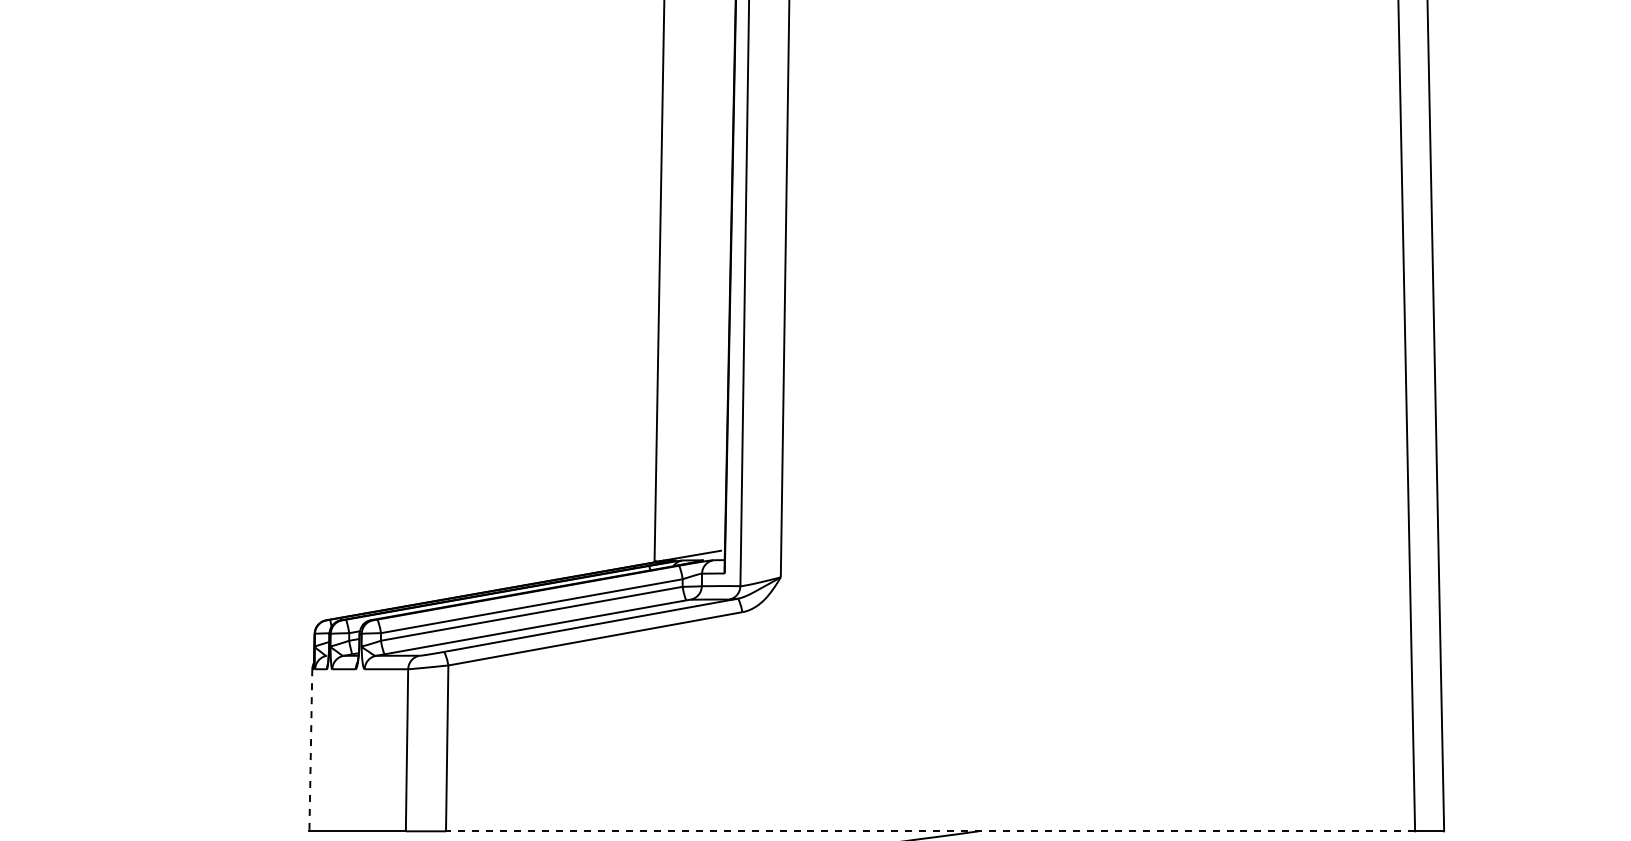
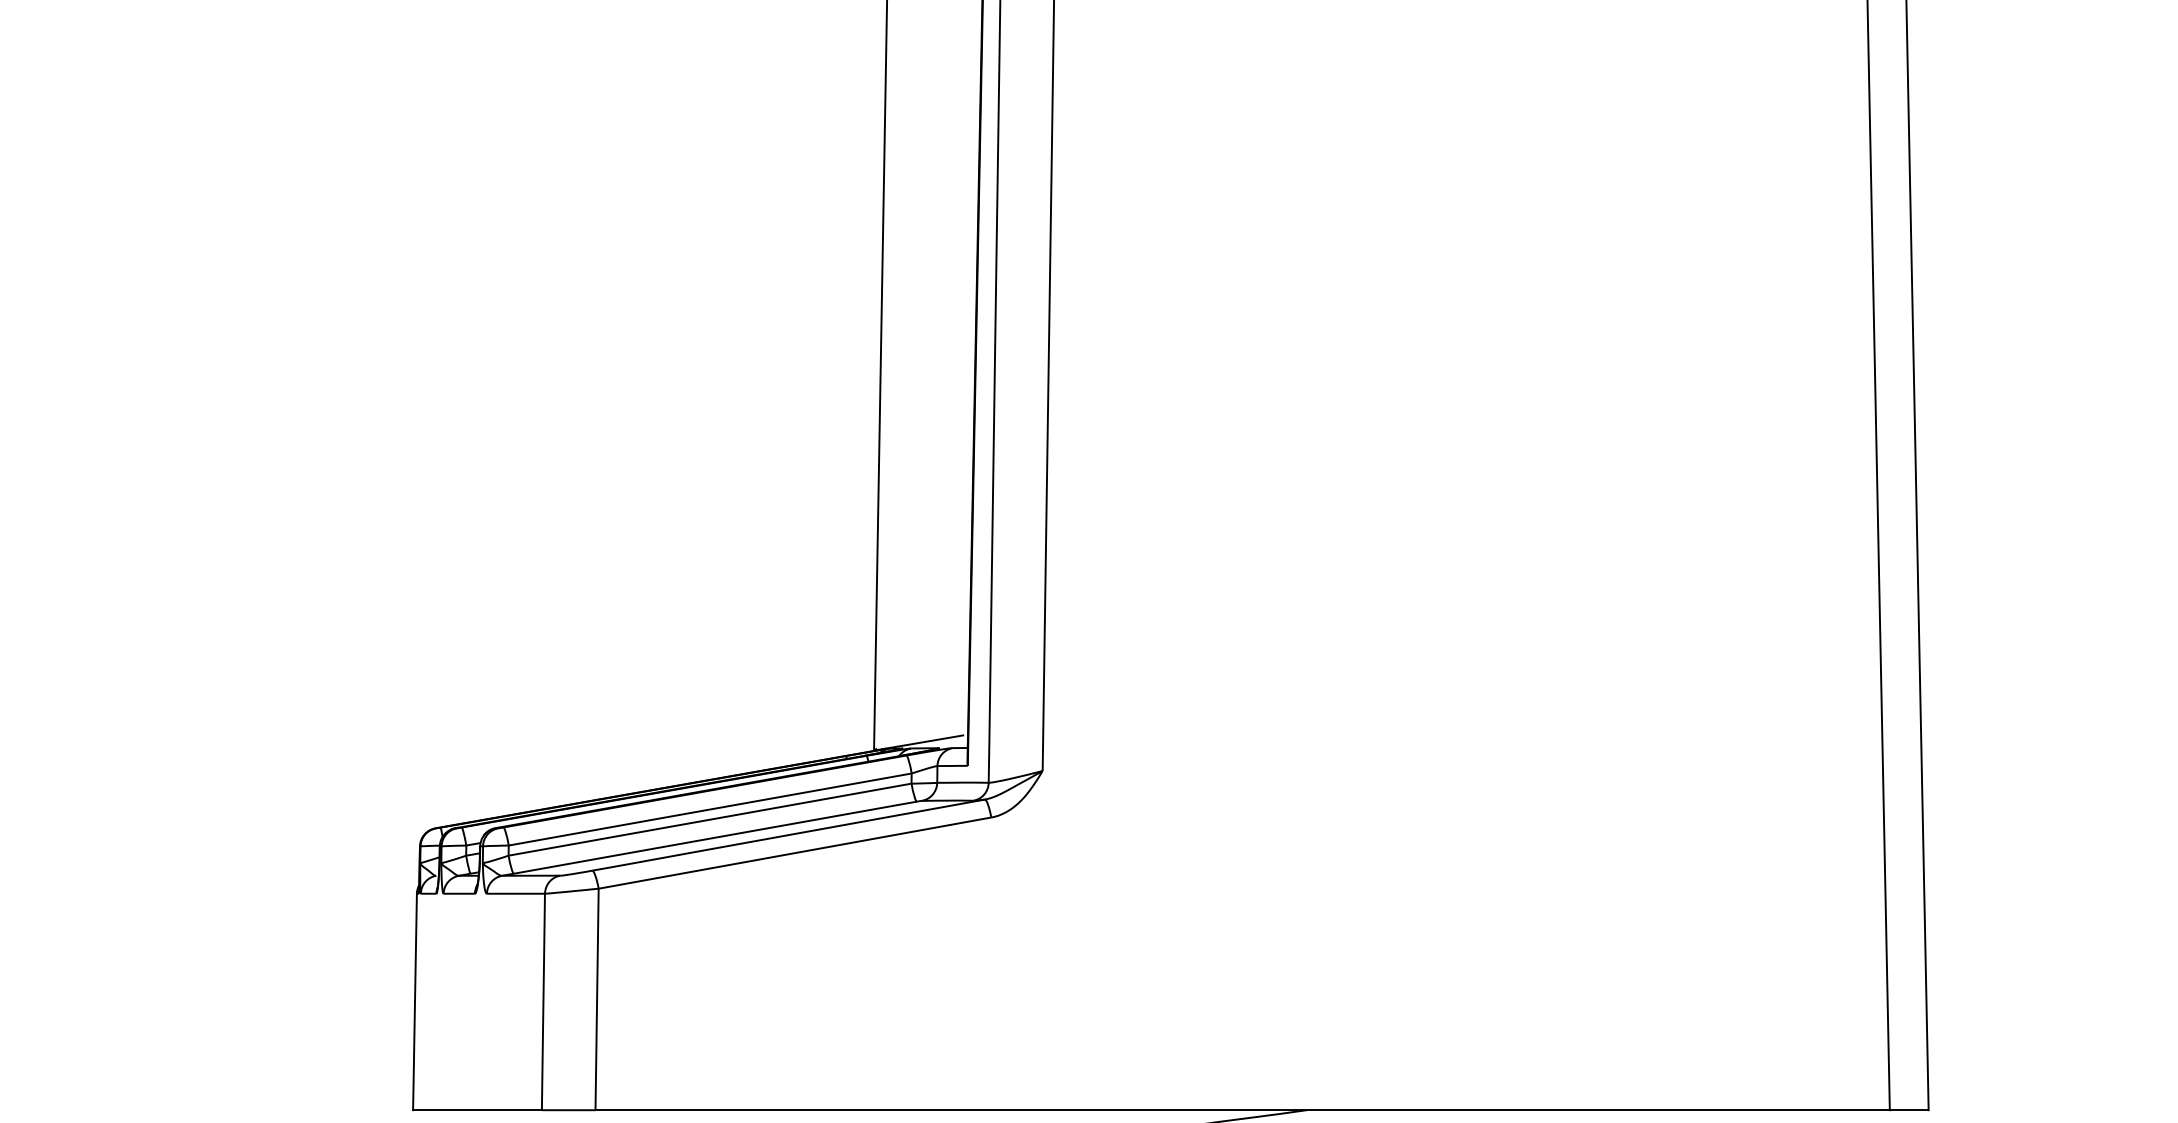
line: (310, 750) -> (414, 1002), dashed -> solid
line: (930, 831) -> (1242, 1110), dashed -> solid

